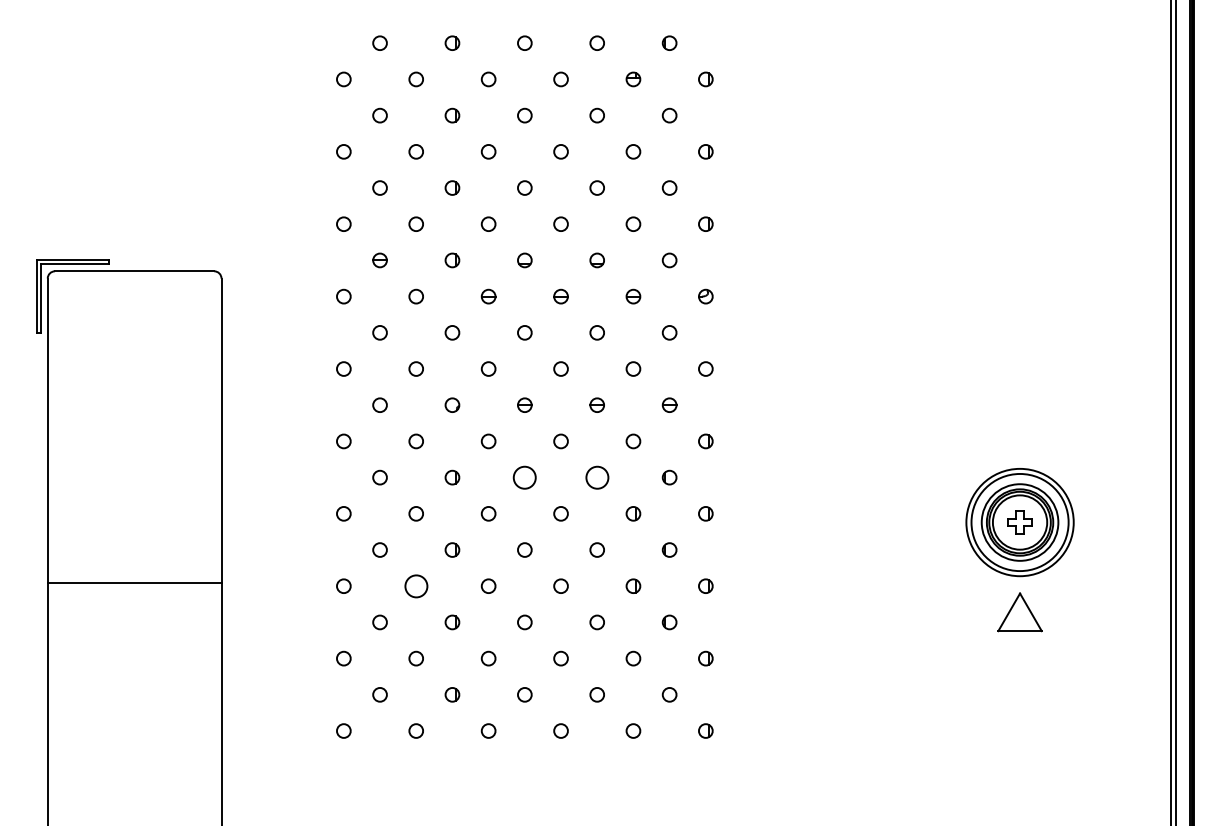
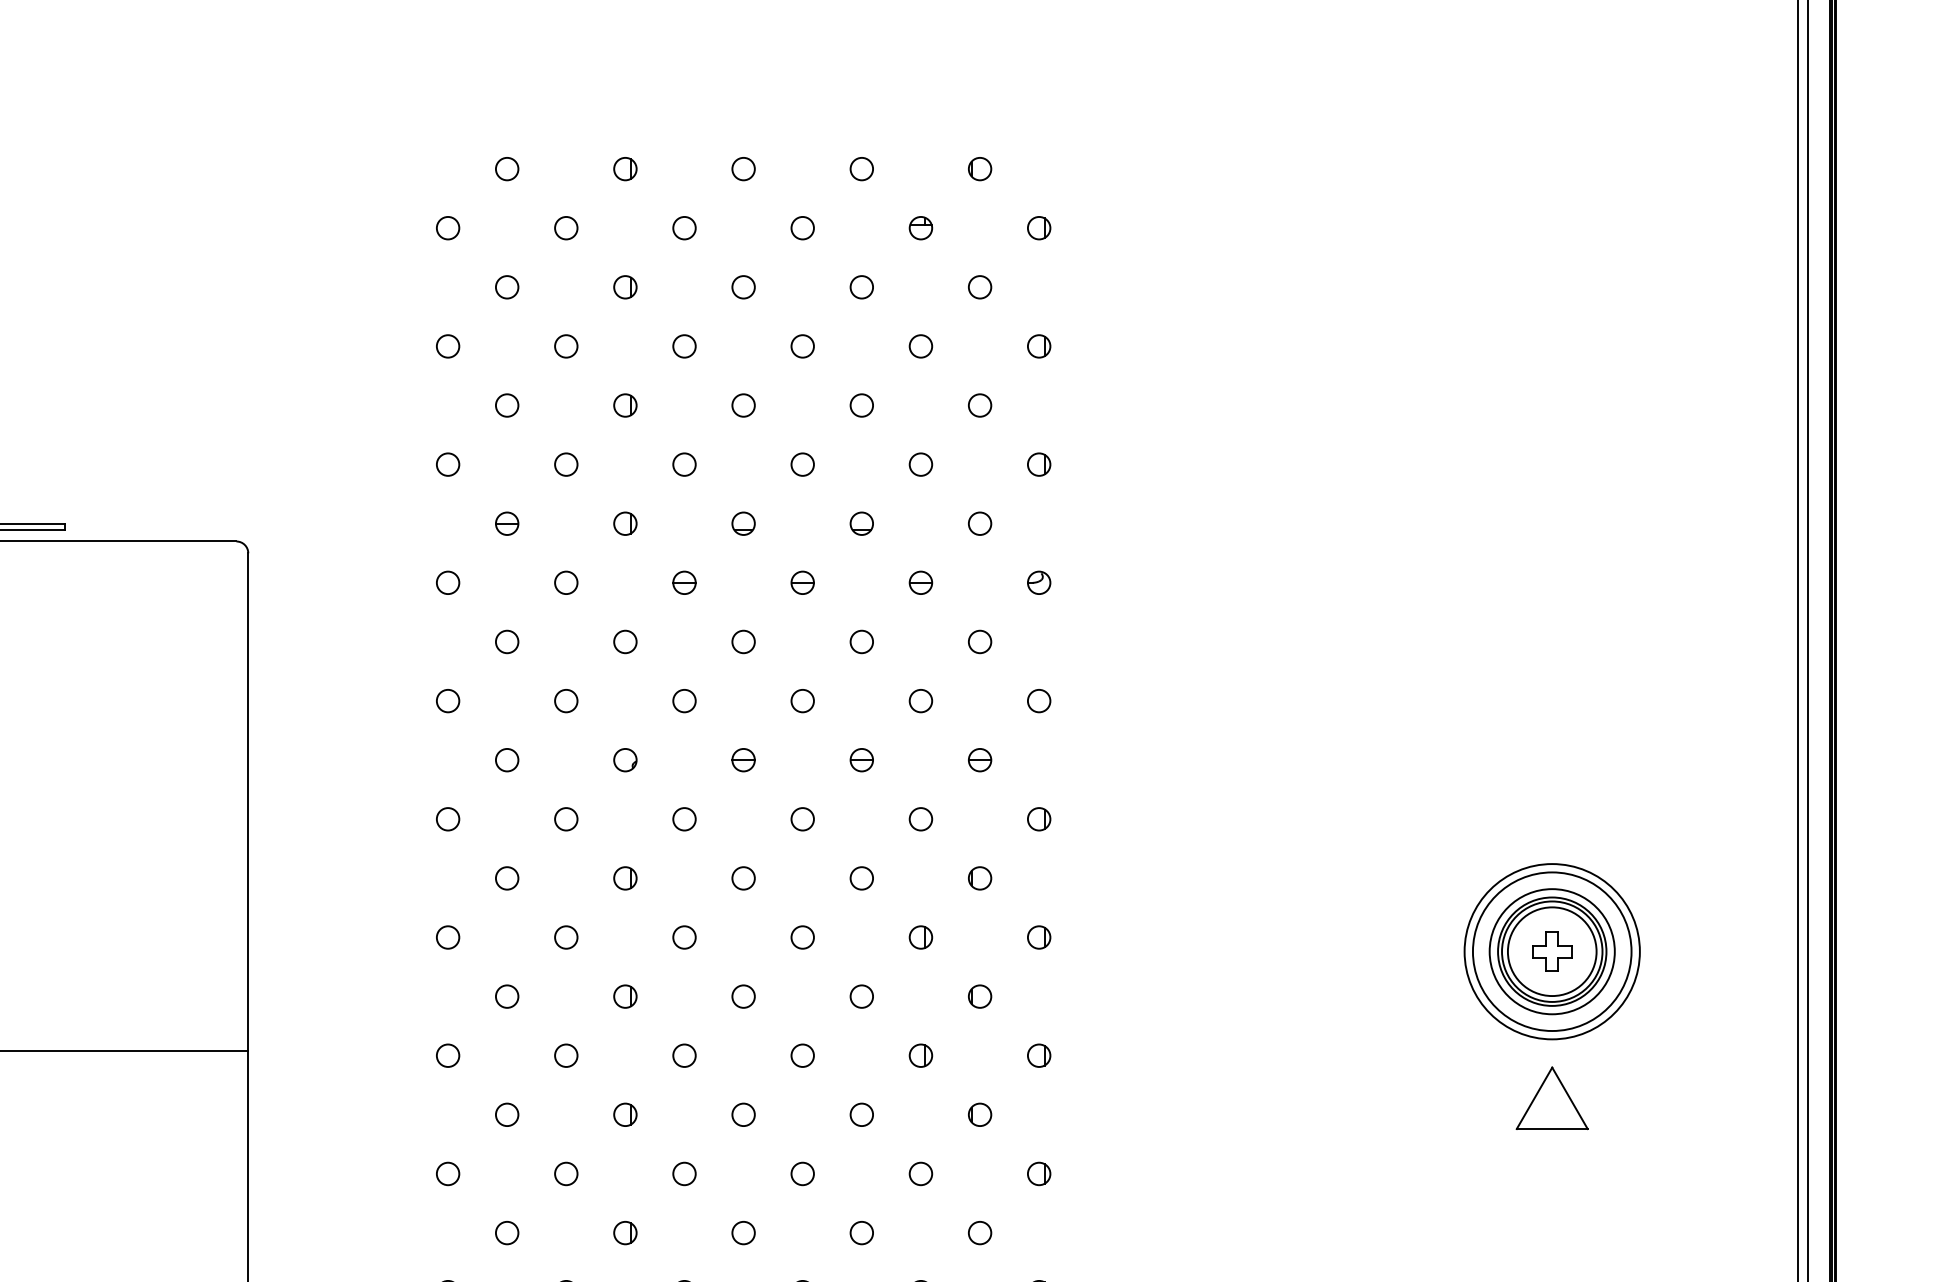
circle: (524, 477) -> (743, 878), size x0.62
circle: (596, 477) -> (860, 878), size x0.62
circle: (415, 585) -> (565, 1054), size x0.62

